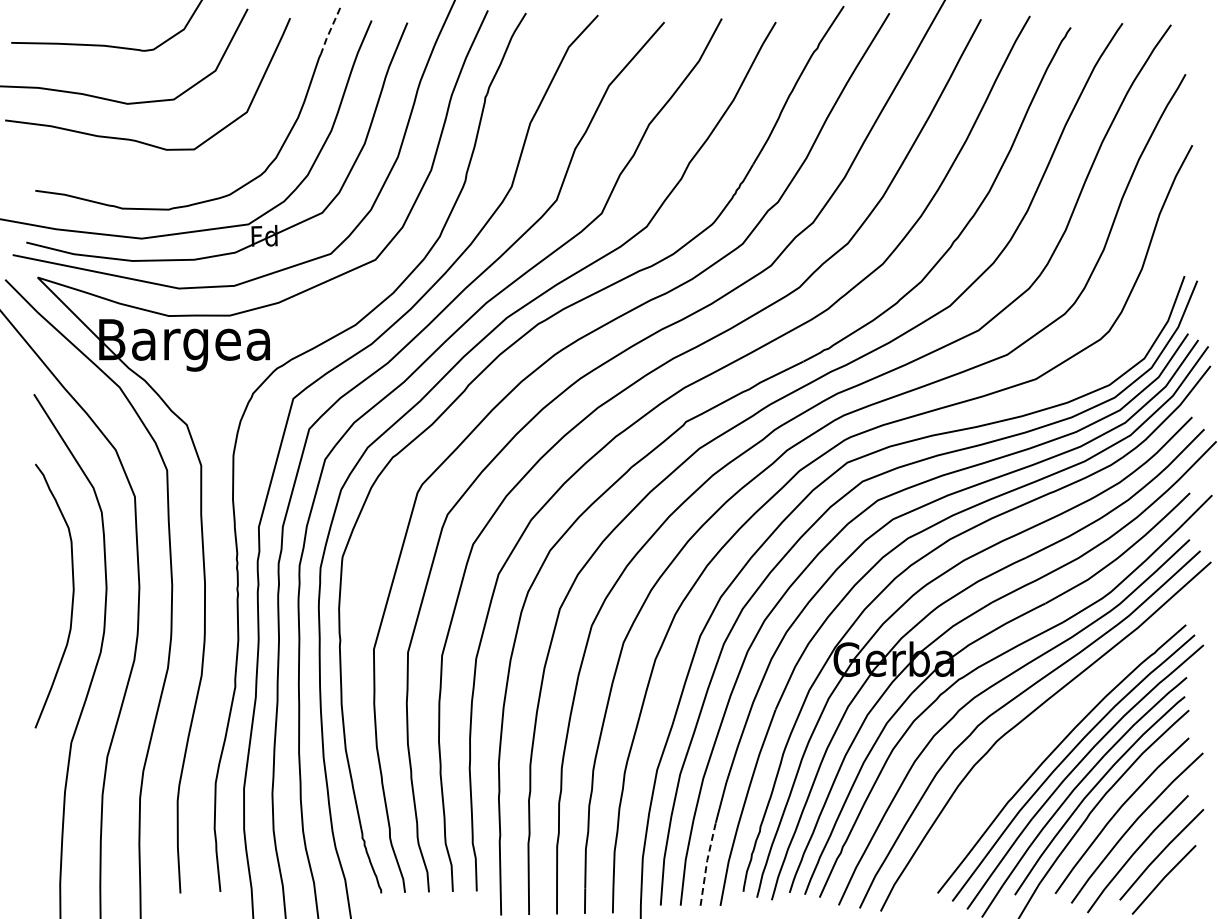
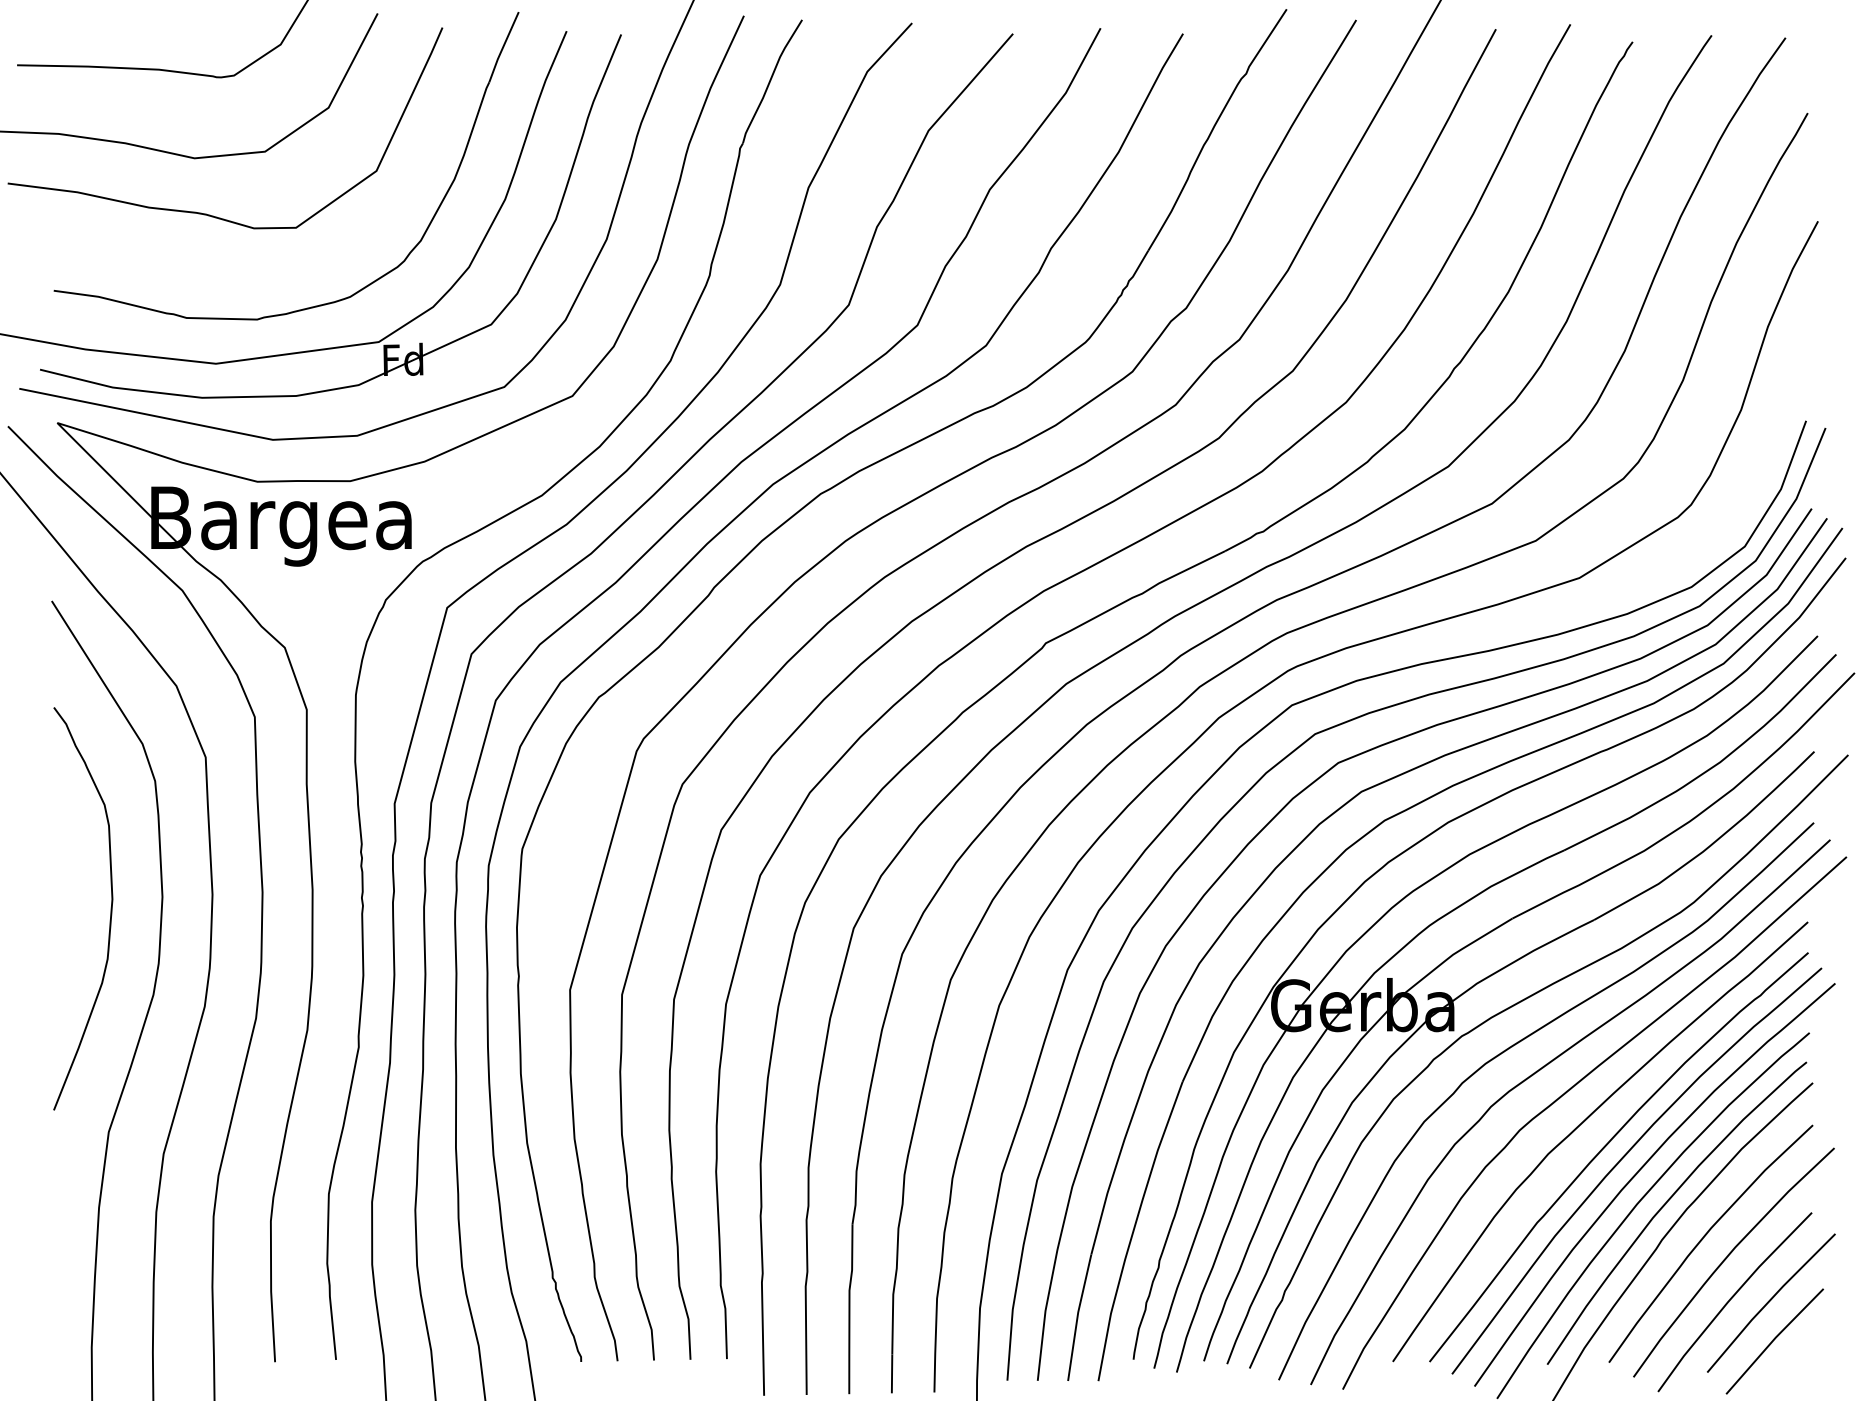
line: (329, 31) -> (502, 47), dashed -> solid
curve: (1038, 737) -> (1583, 1124), added
line: (706, 863) -> (1077, 1316), dashed -> solid

